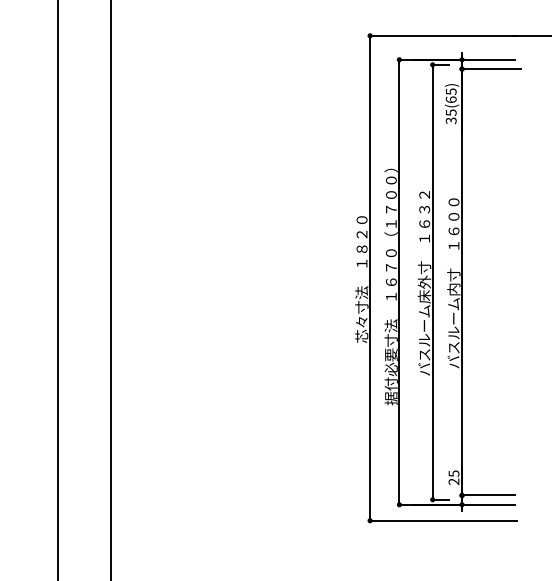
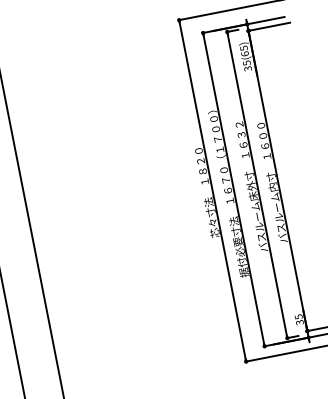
text: (454, 481) -> (300, 322), 25 -> 35

